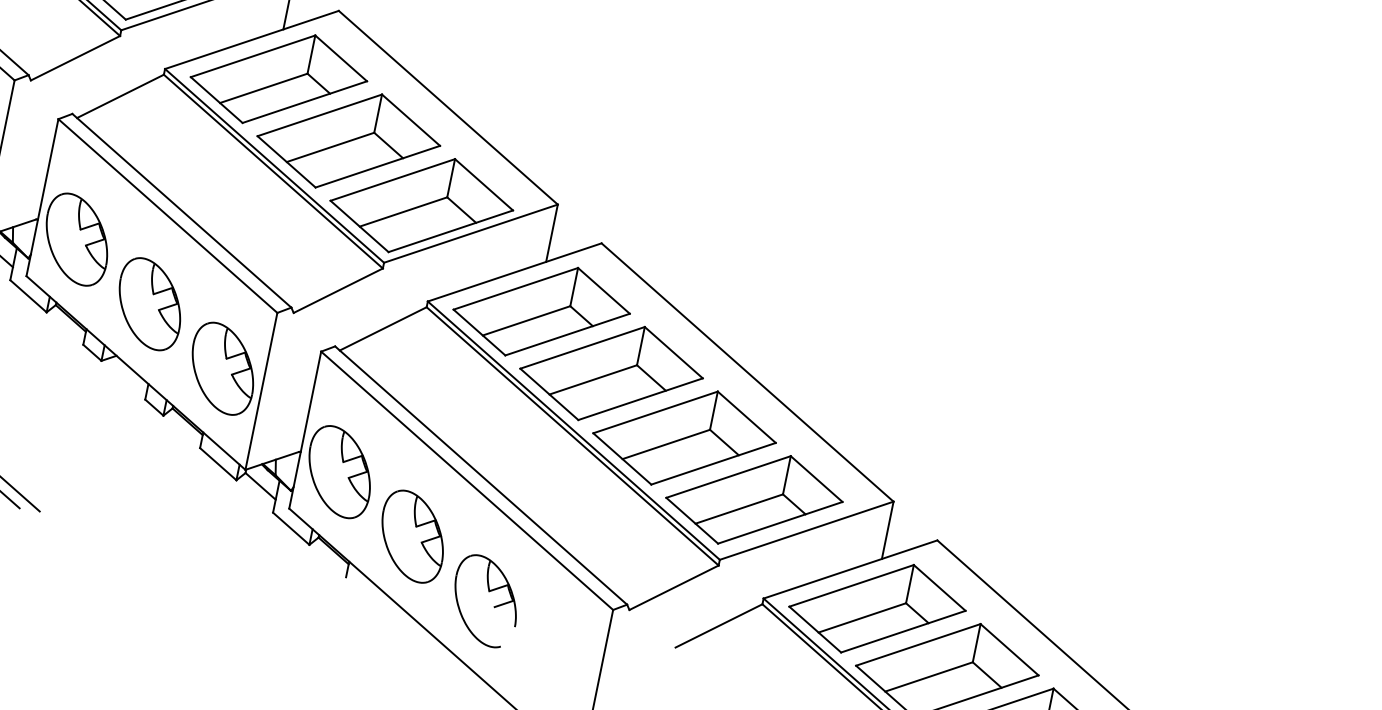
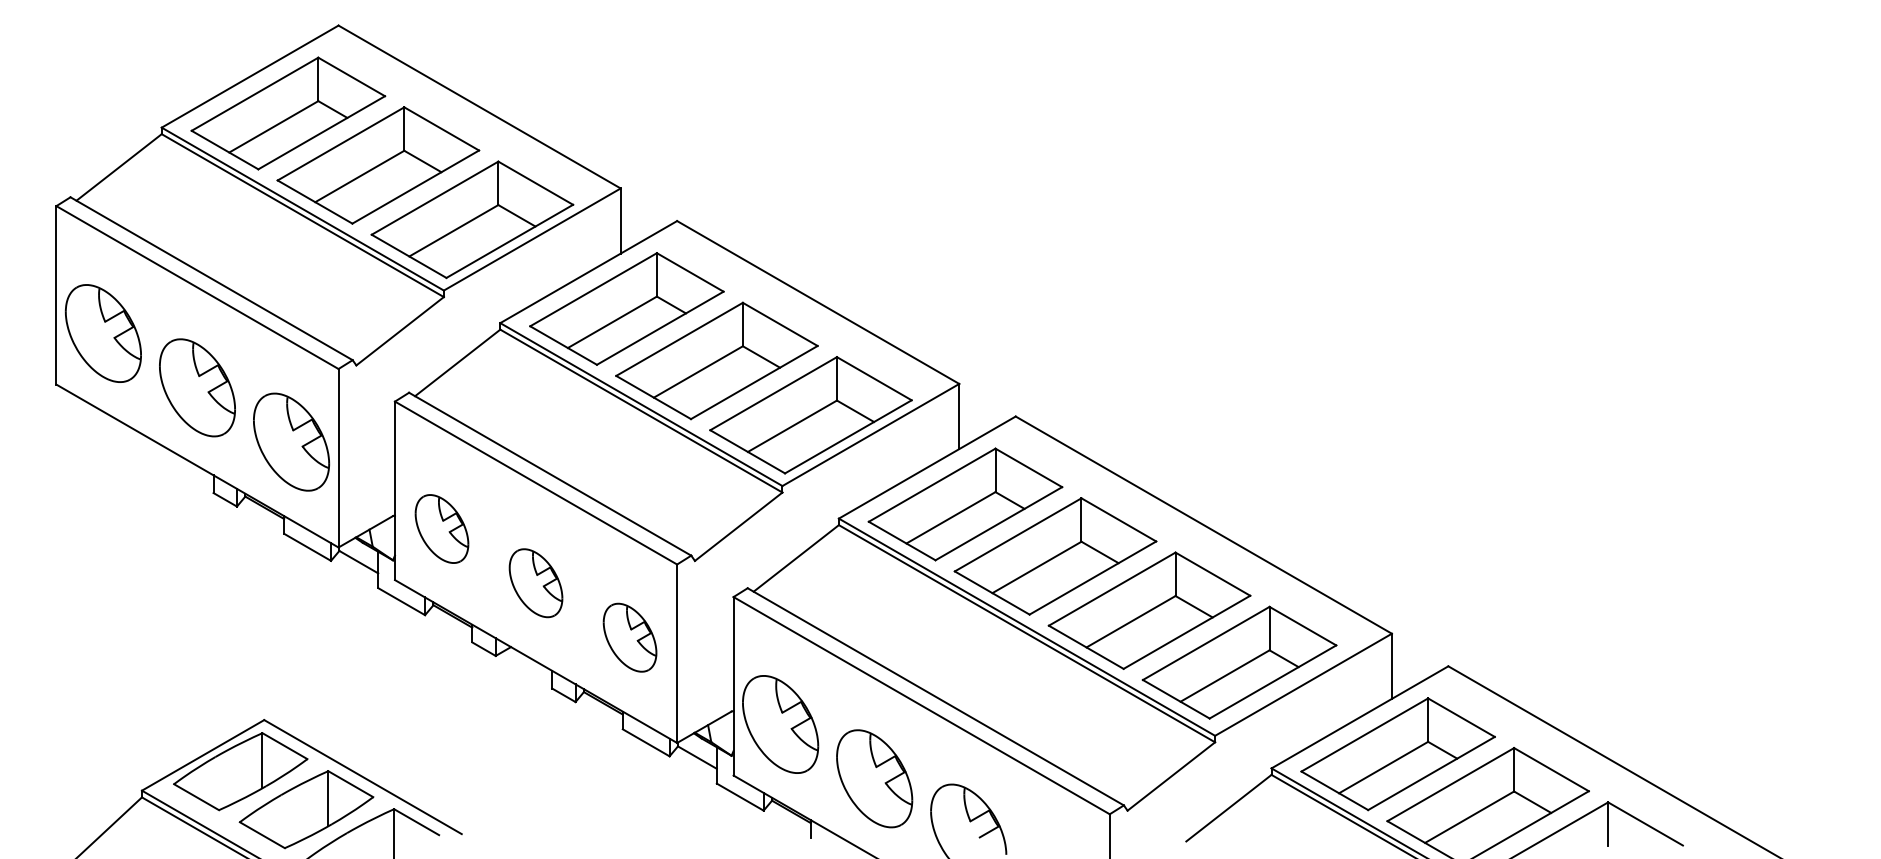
part: (76, 239) -> (441, 528), size x0.7
part: (149, 303) -> (535, 582), size x0.7
part: (222, 368) -> (629, 637), size x0.7

